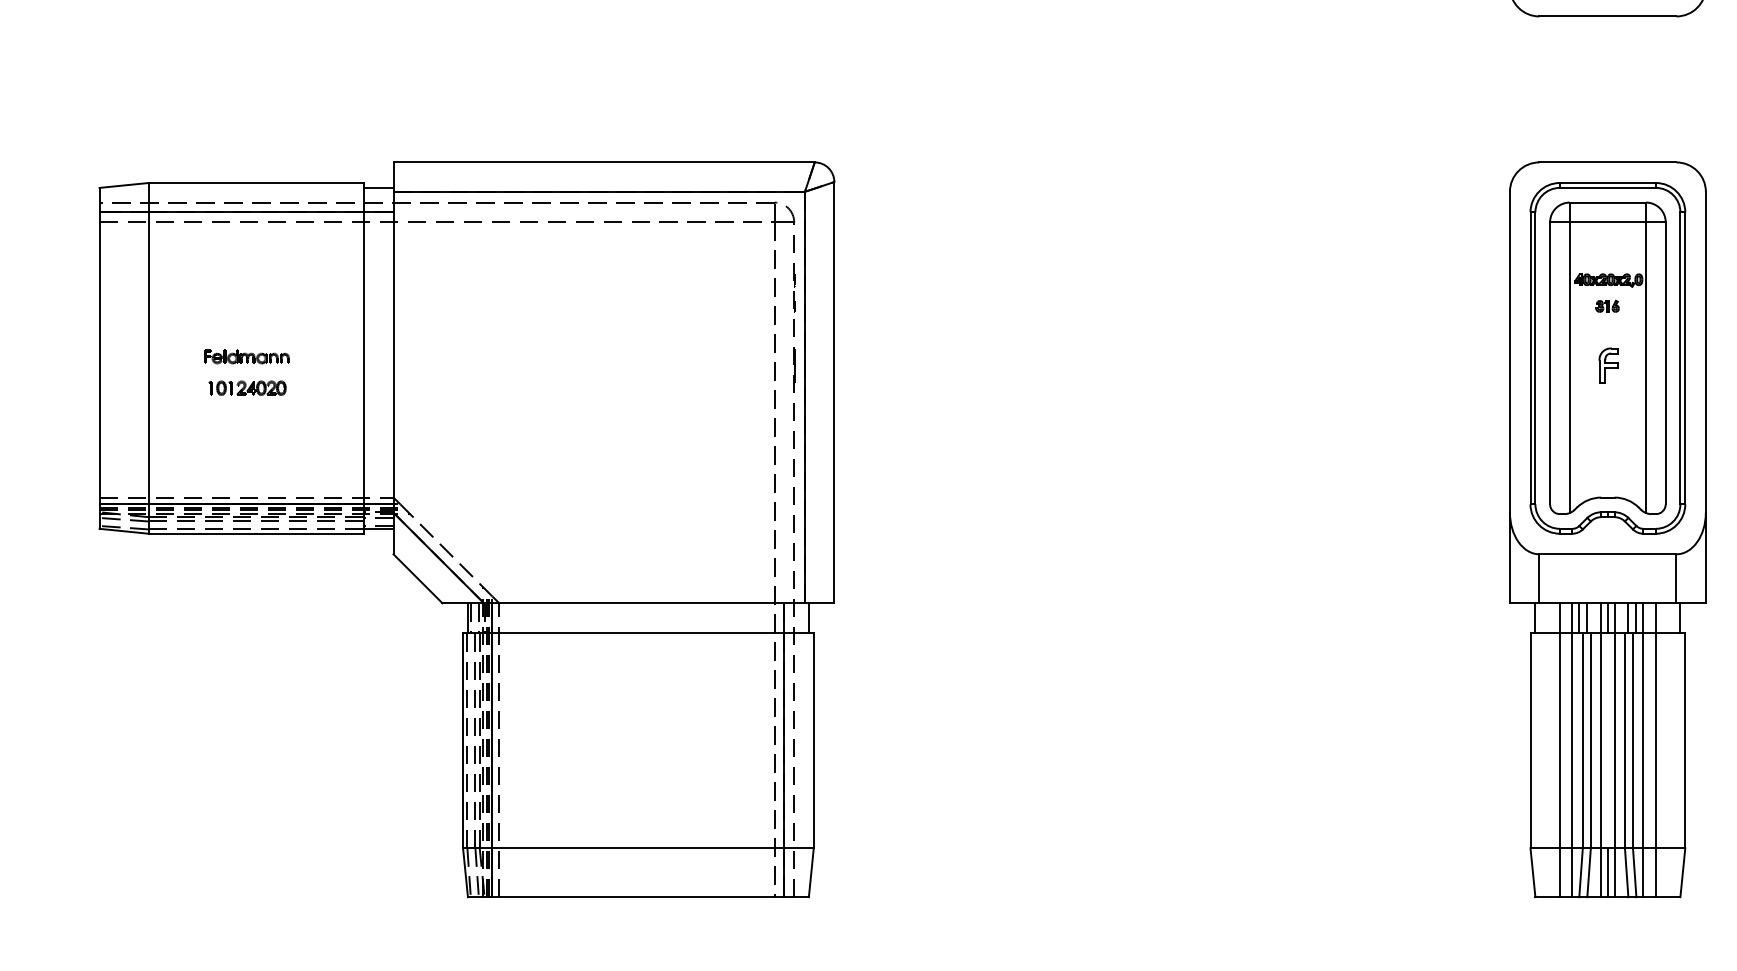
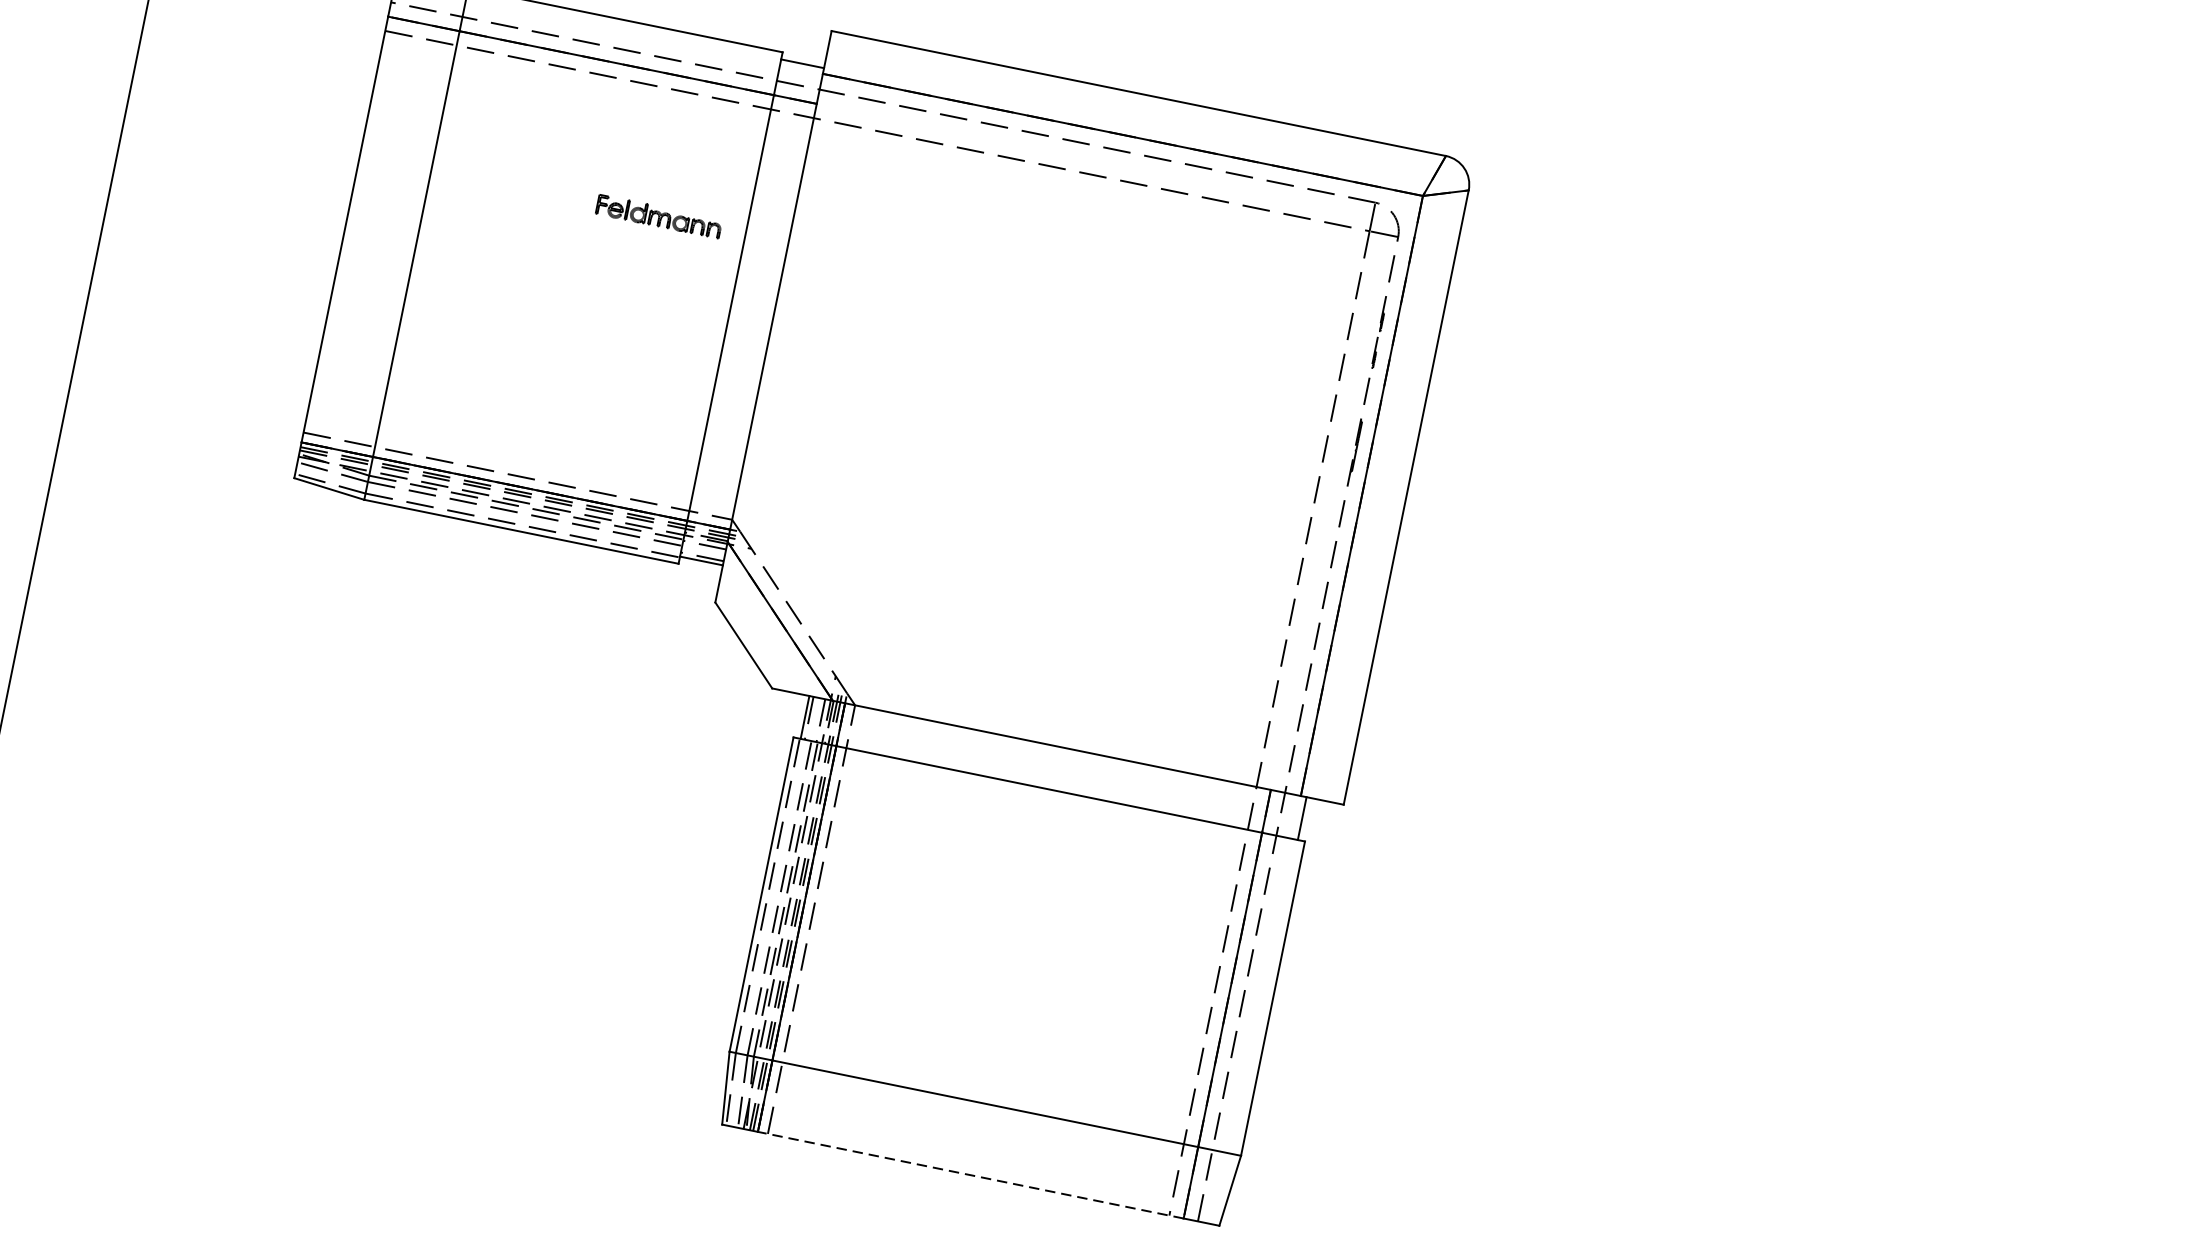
part: (246, 356) -> (658, 216), moved
part: (247, 387) -> (551, 315), removed
line: (638, 897) -> (970, 1175), solid -> dashed

